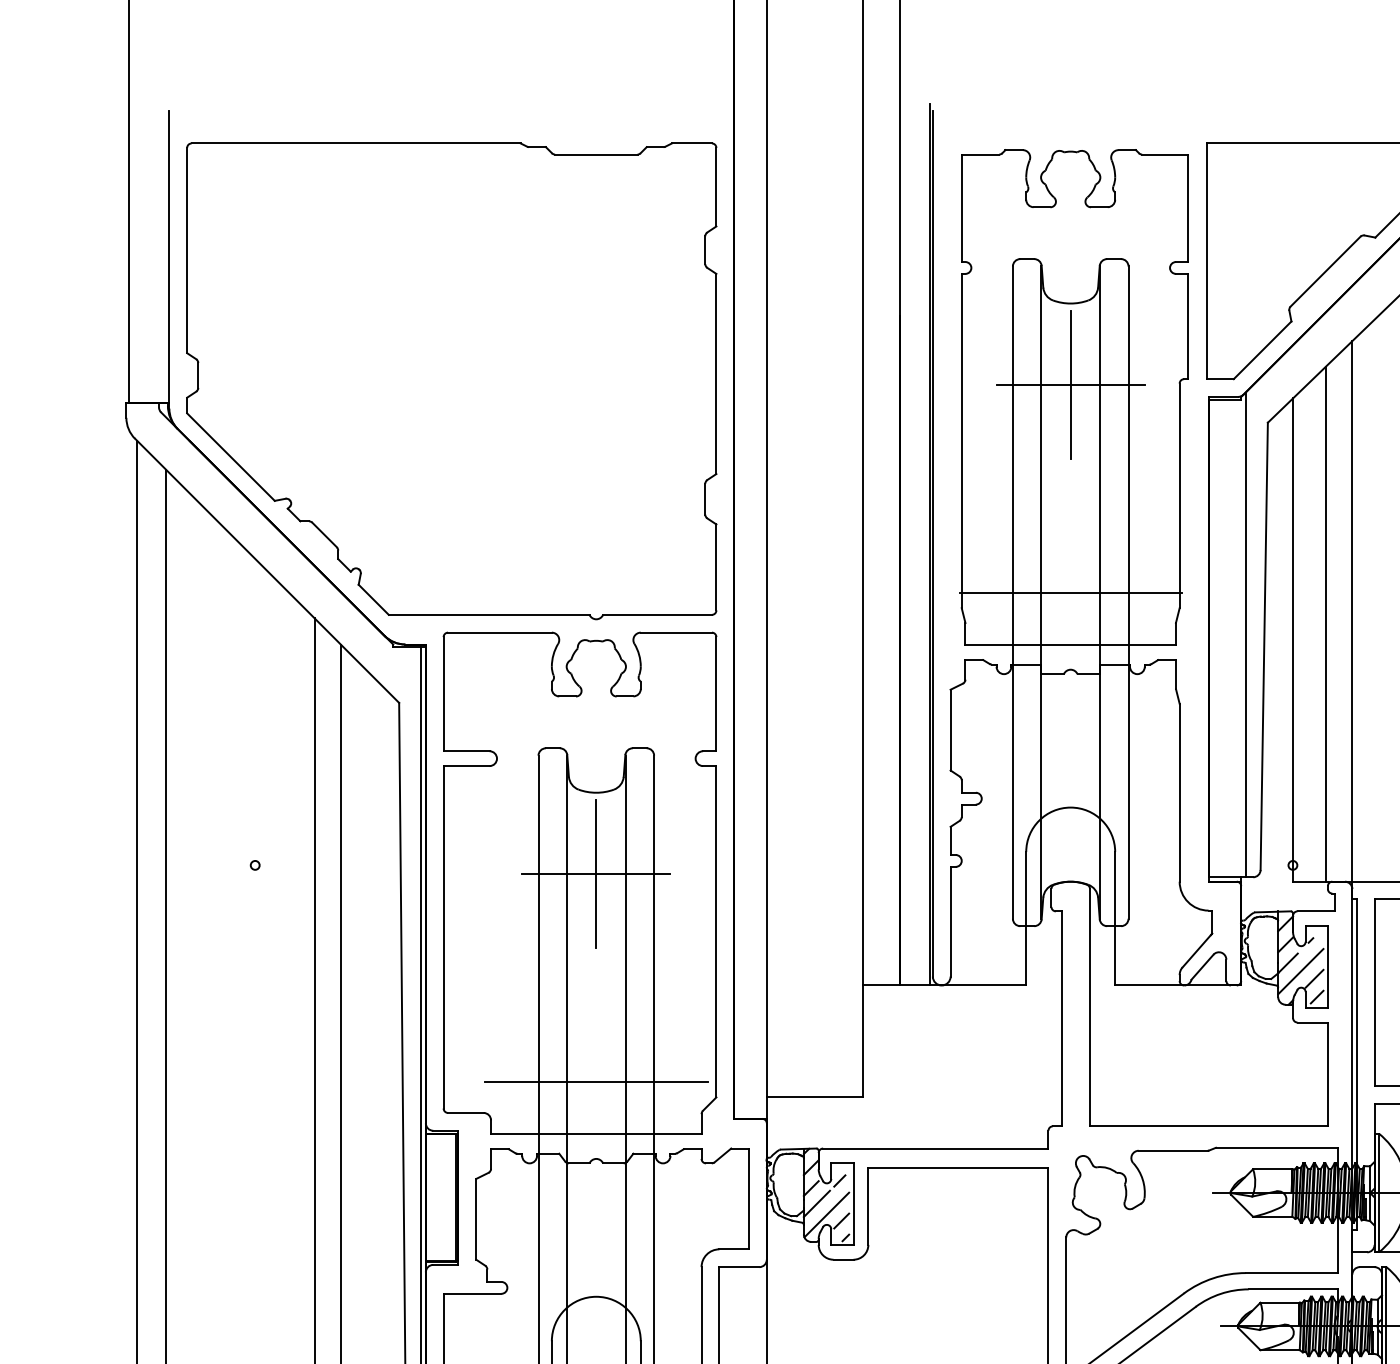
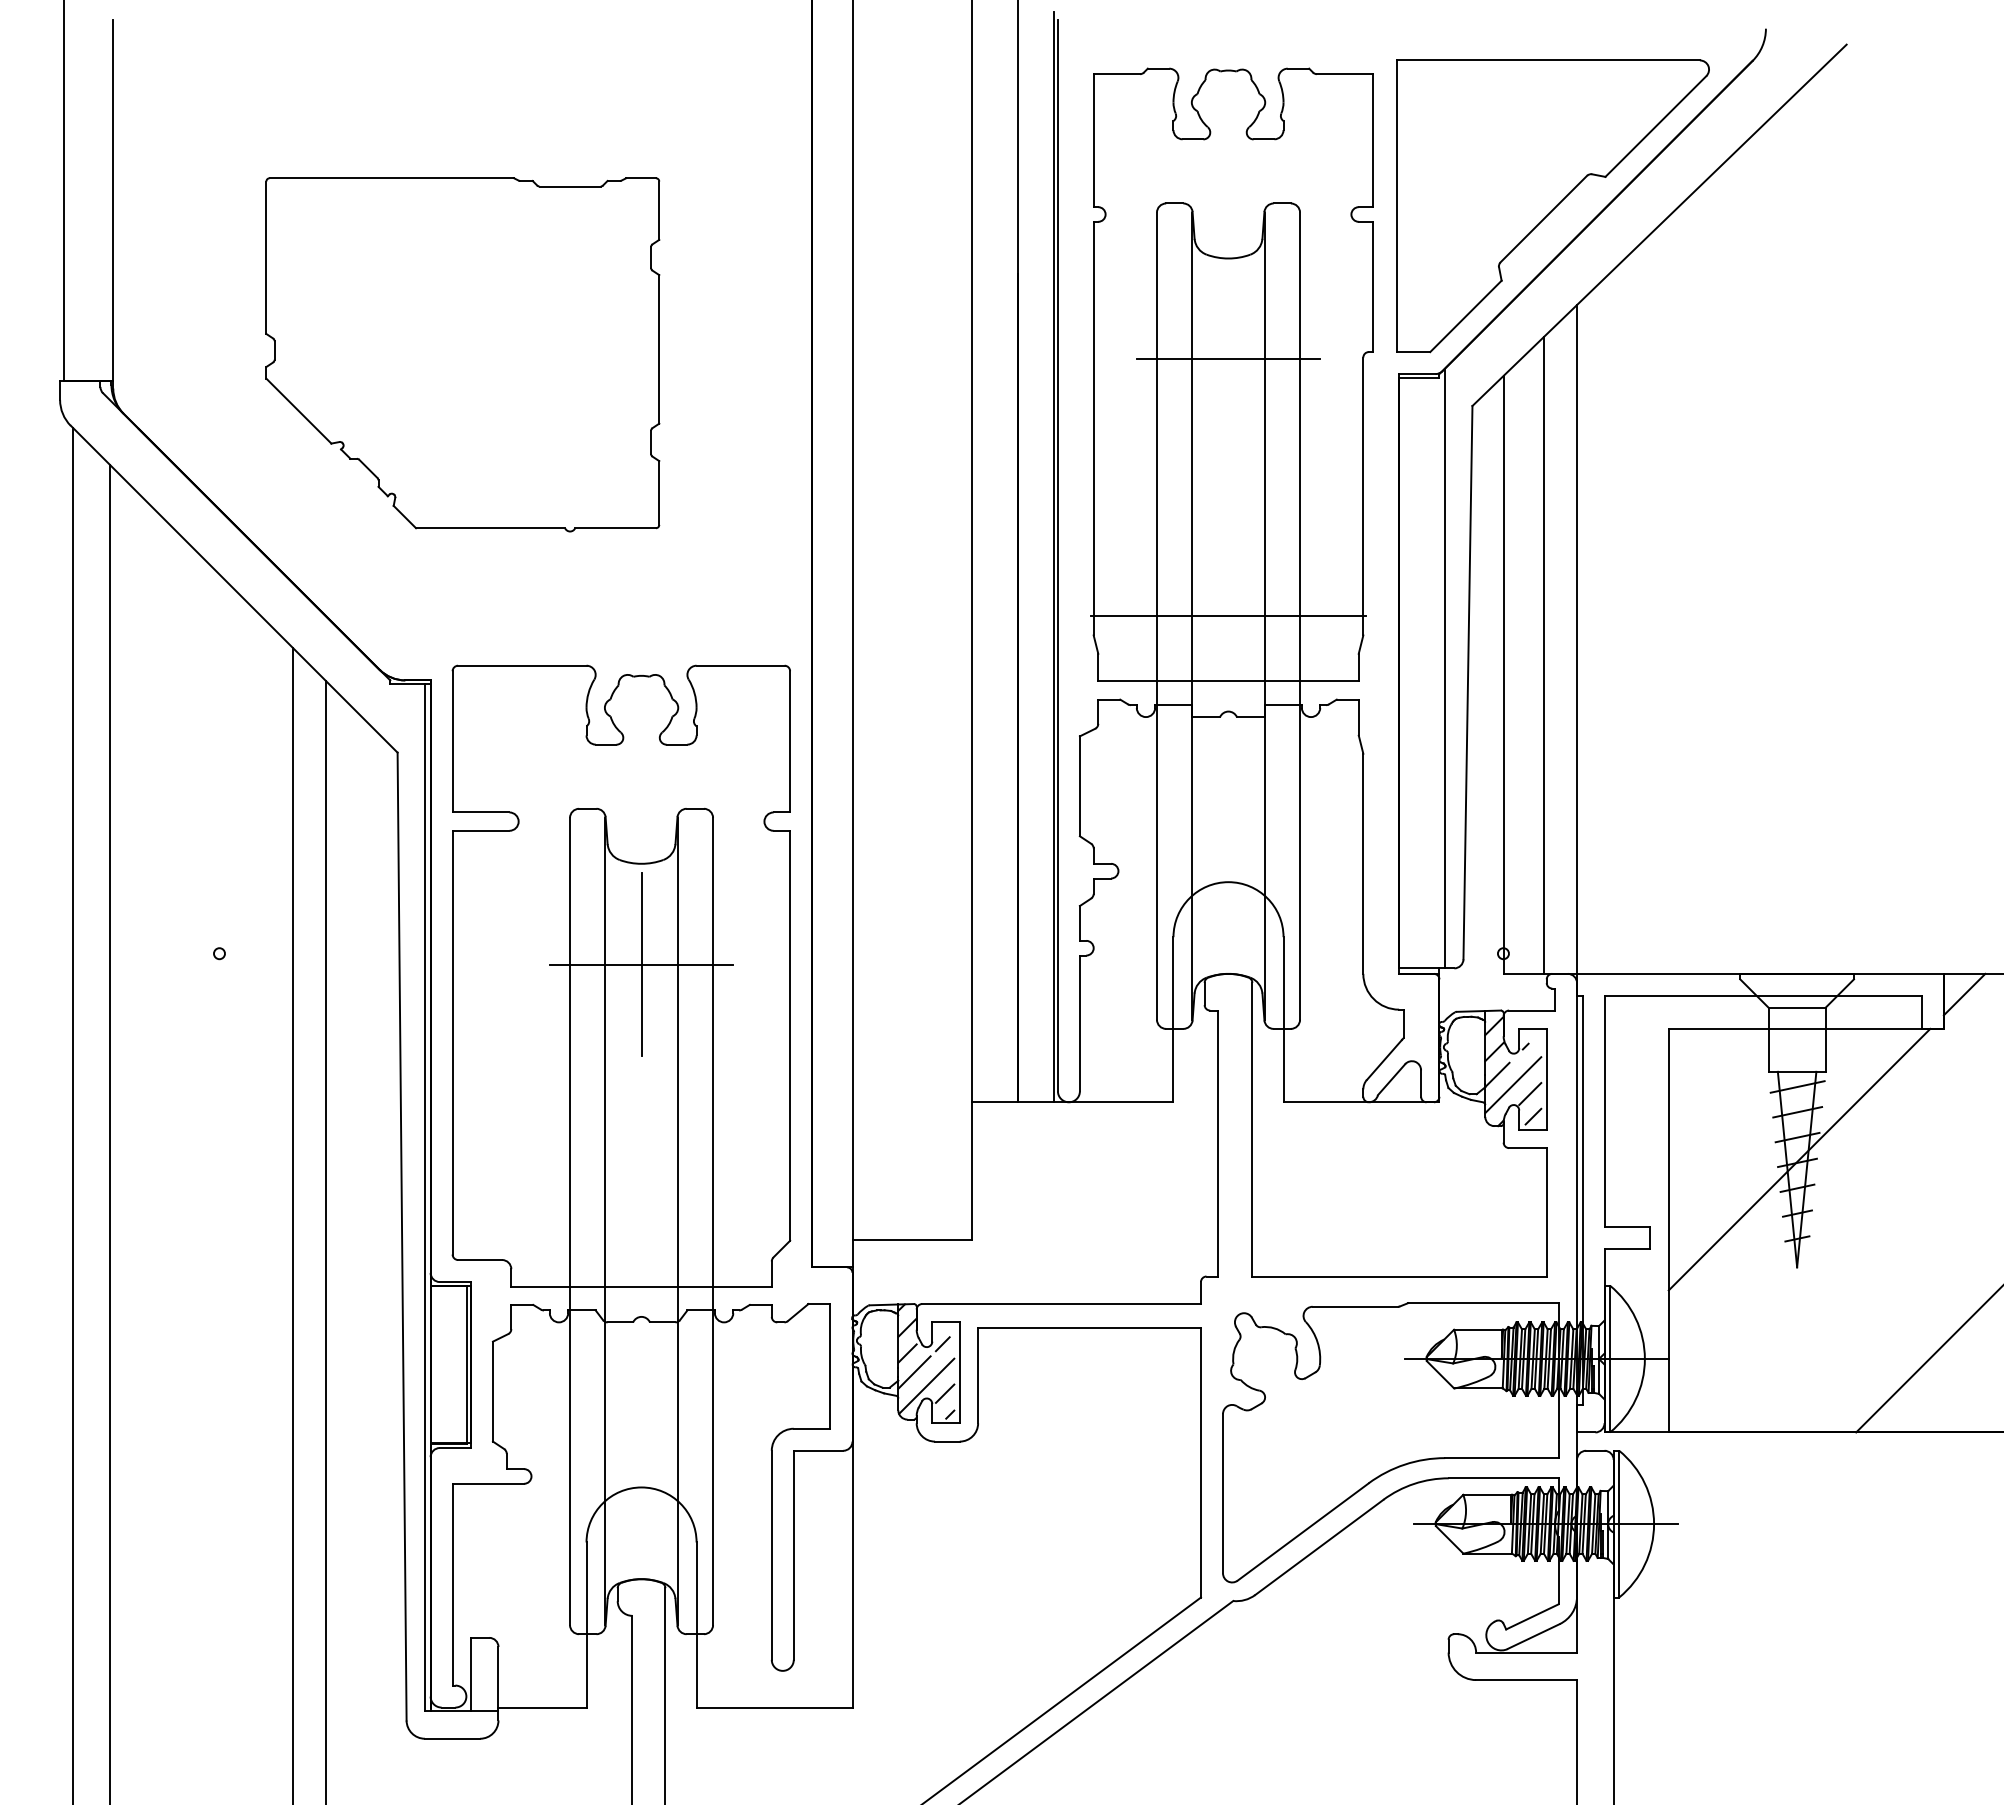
part: (451, 381) -> (462, 354), size x0.6
line: (1070, 385) -> (1228, 359), removed
line: (596, 1081) -> (641, 1221), removed

